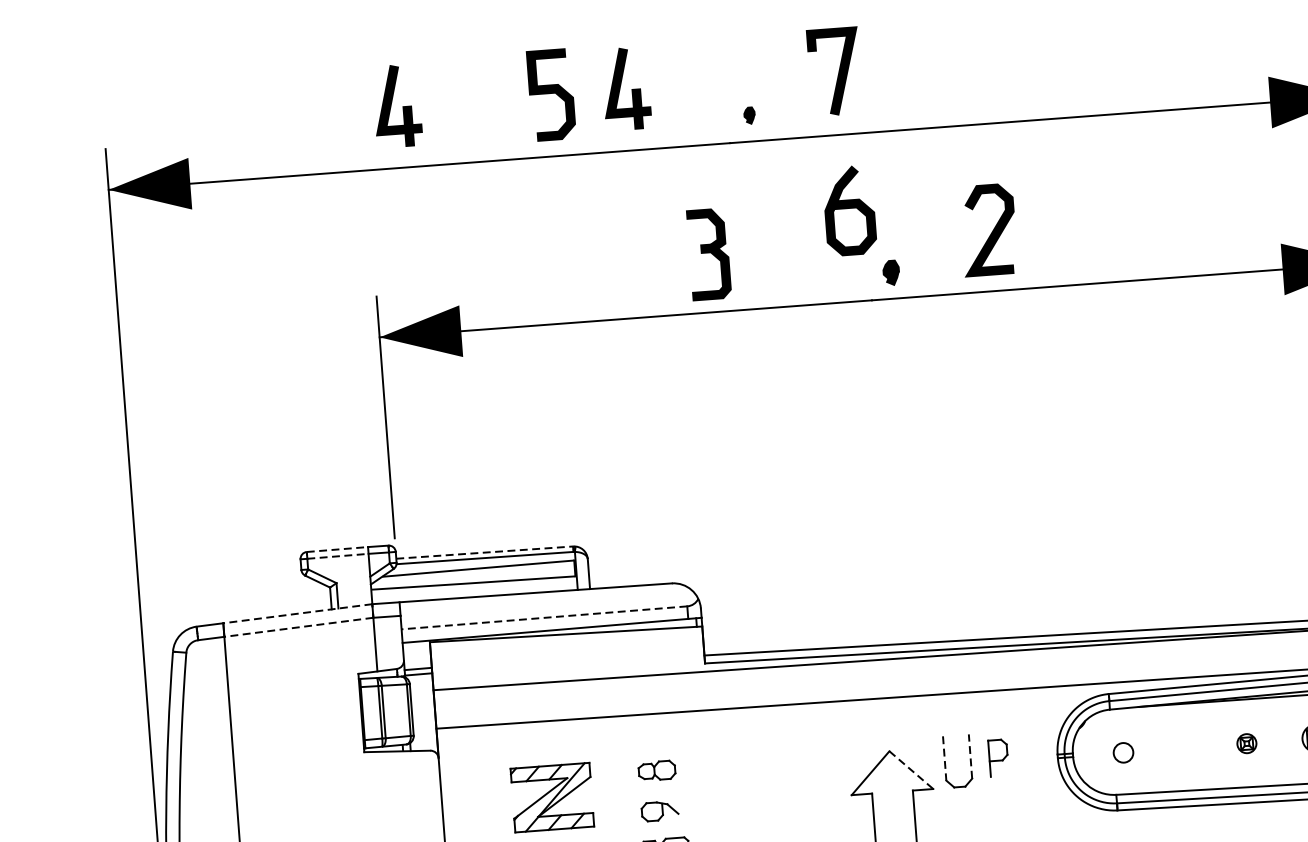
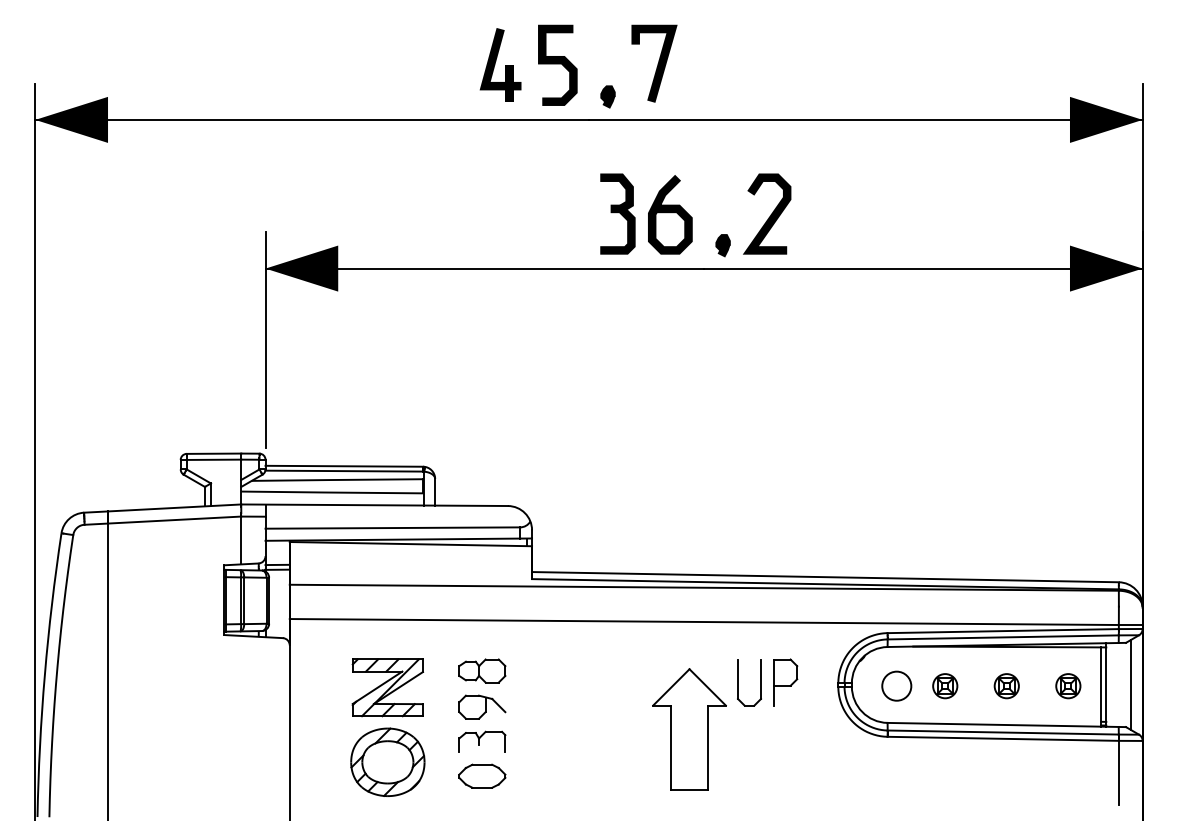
line: (838, 71) -> (657, 63), moved
curve: (550, 94) -> (557, 64), moved
part: (397, 105) -> (296, 64), removed
part: (749, 115) -> (607, 96), size x1.43
curve: (849, 209) -> (670, 213), moved
curve: (992, 230) -> (770, 214), moved
part: (708, 253) -> (617, 213), moved
line: (337, 549) -> (214, 453), dashed -> solid
line: (485, 552) -> (344, 466), dashed -> solid
line: (338, 555) -> (214, 459), dashed -> solid
line: (297, 613) -> (174, 507), dashed -> solid
line: (544, 618) -> (392, 528), dashed -> solid
line: (298, 627) -> (174, 520), dashed -> solid
part: (1246, 743) -> (1006, 686), size x1.43
part: (1178, 749) -> (945, 686), added
circle: (1123, 752) -> (896, 685), size x1.67
line: (971, 756) -> (761, 679), dashed -> solid
line: (944, 758) -> (737, 679), dashed -> solid
part: (998, 758) -> (785, 682), size x1.43
part: (657, 770) -> (482, 670), size x1.43
line: (911, 770) -> (707, 687), dashed -> solid
part: (660, 810) -> (482, 706), size x1.43

